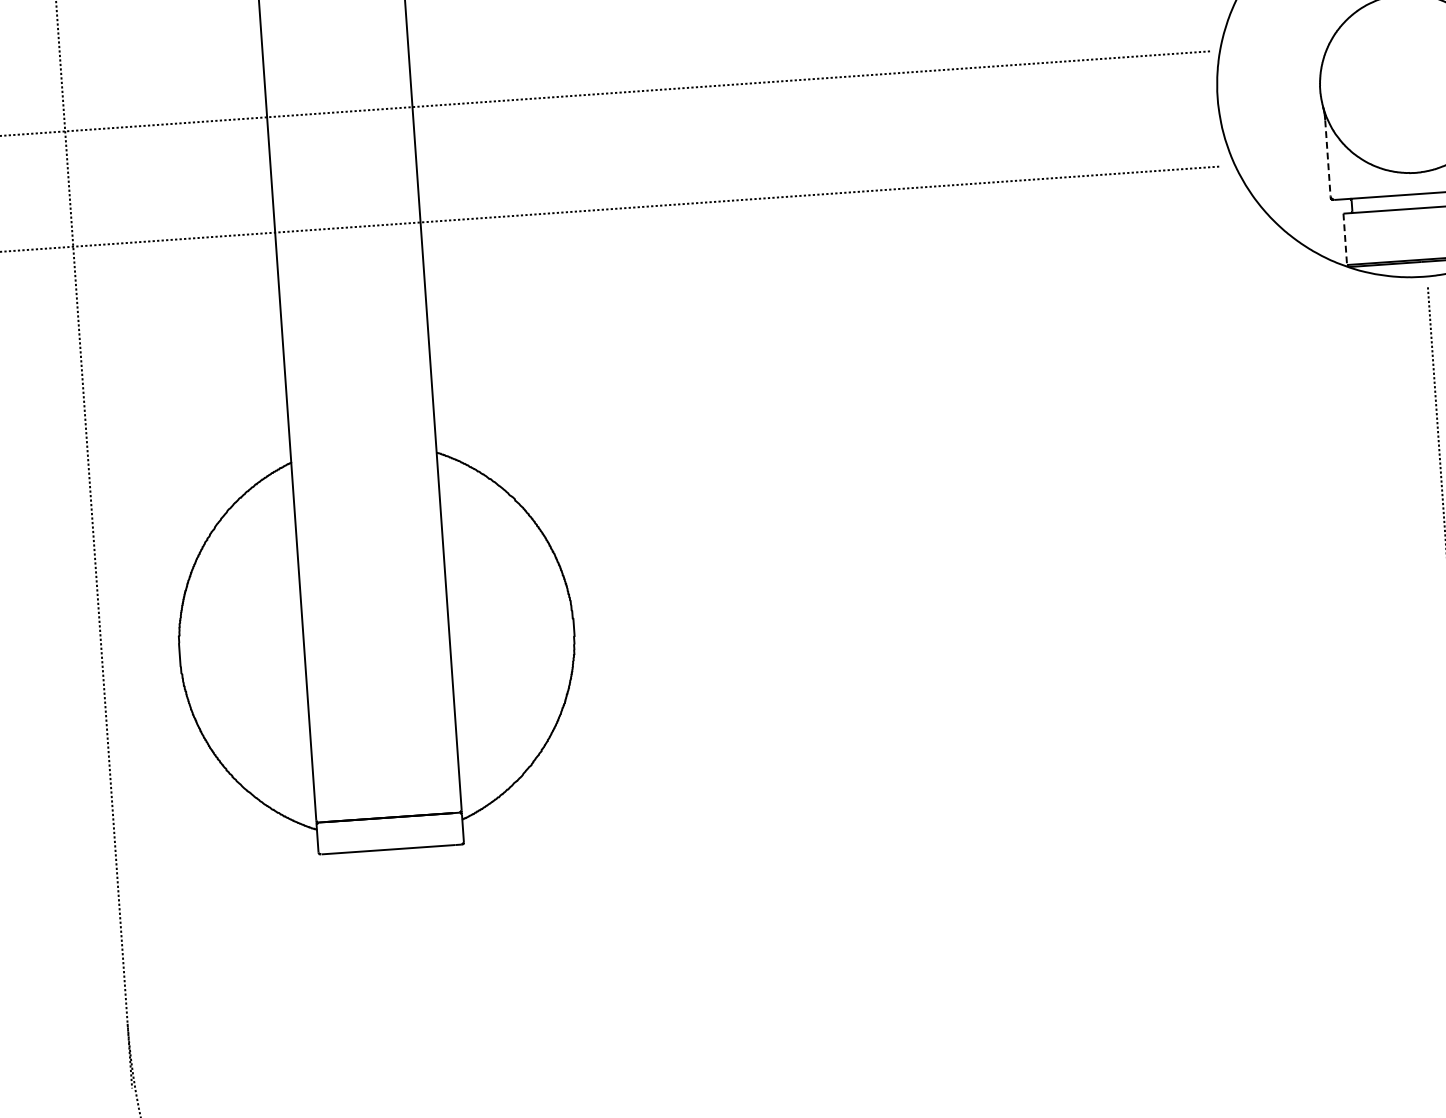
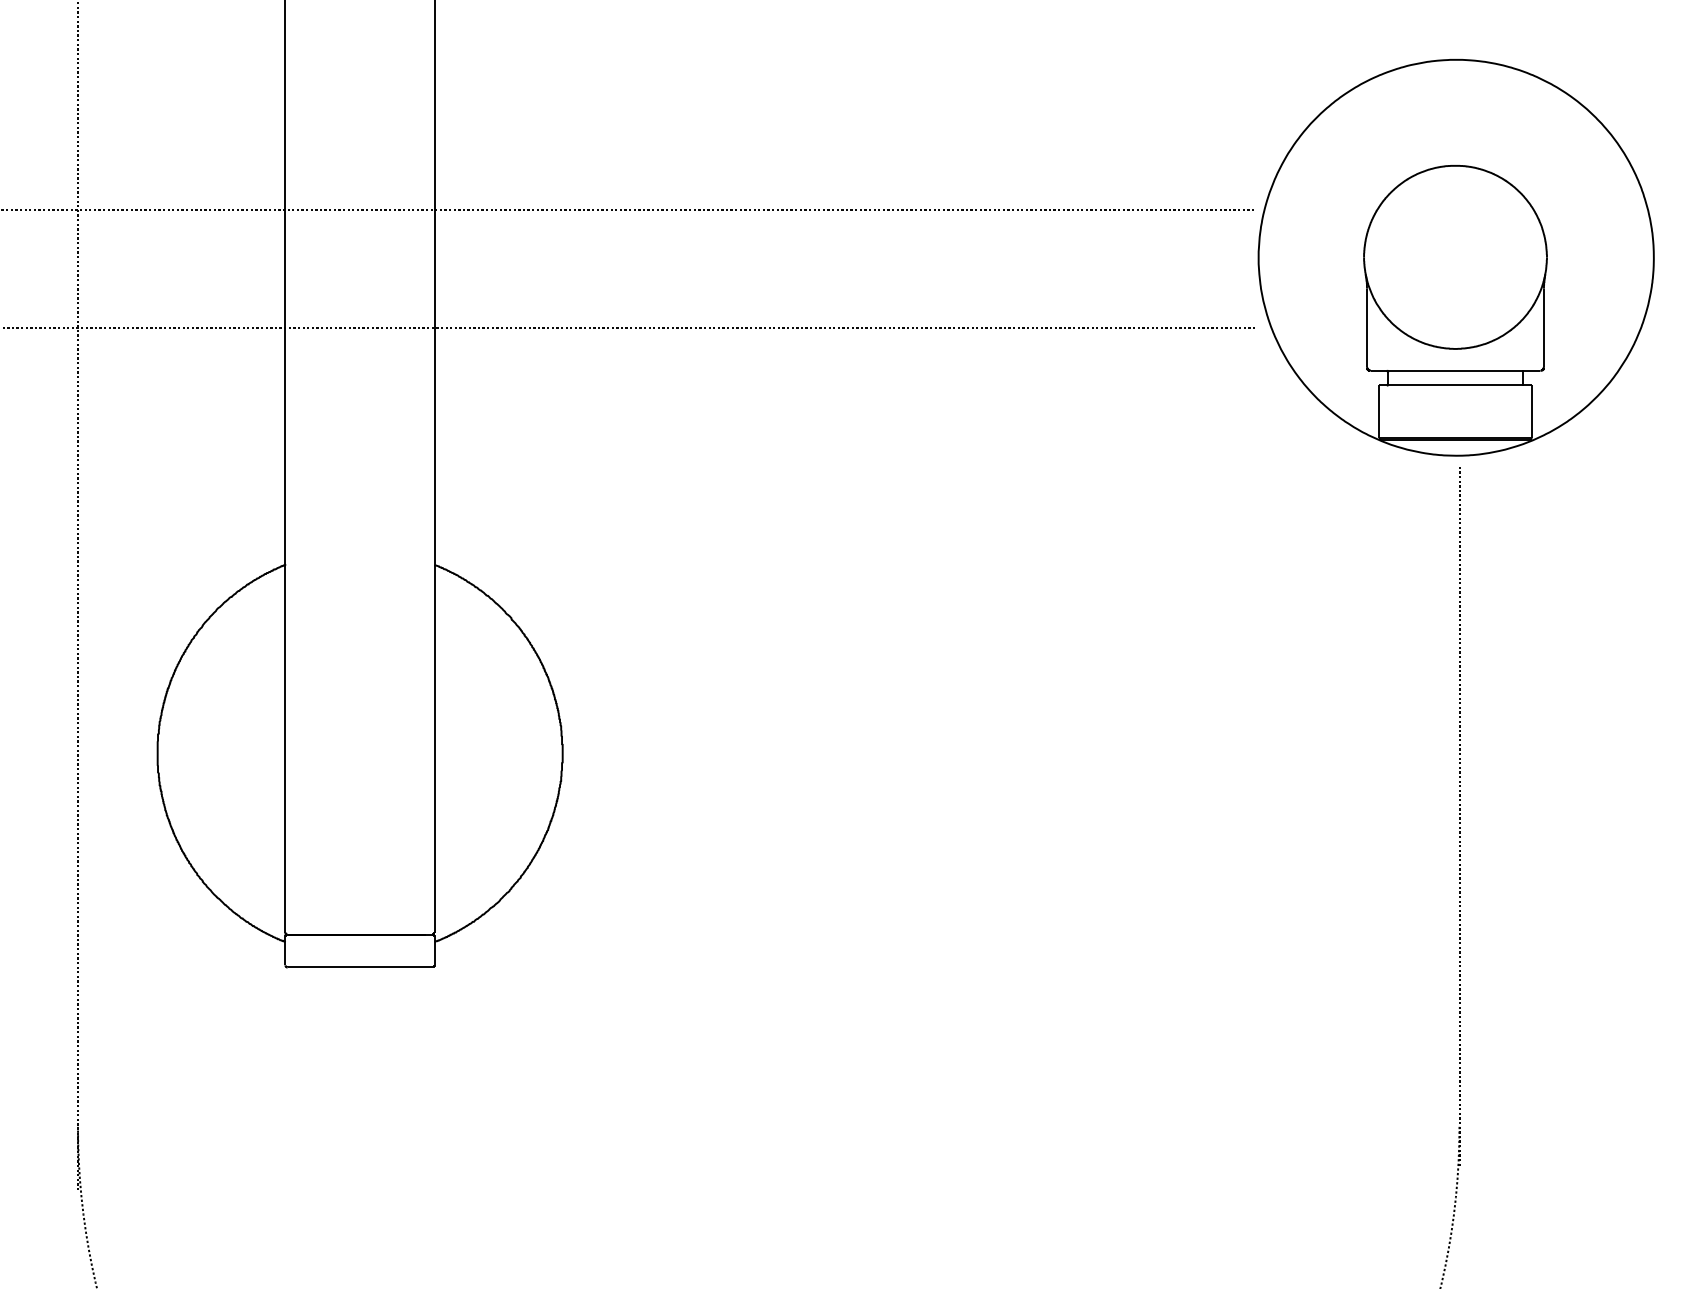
line: (1328, 158) -> (1367, 328), dashed -> solid
line: (1344, 240) -> (1378, 412), dashed -> solid

